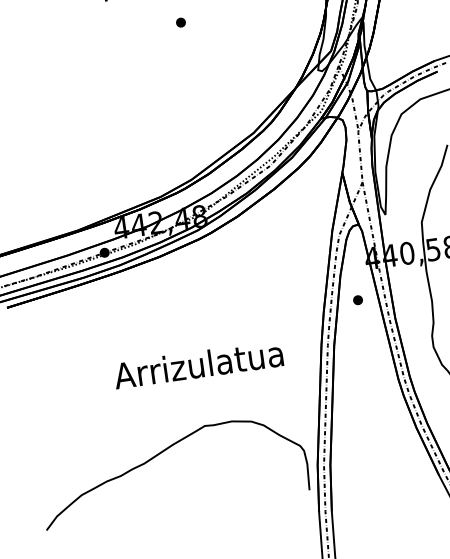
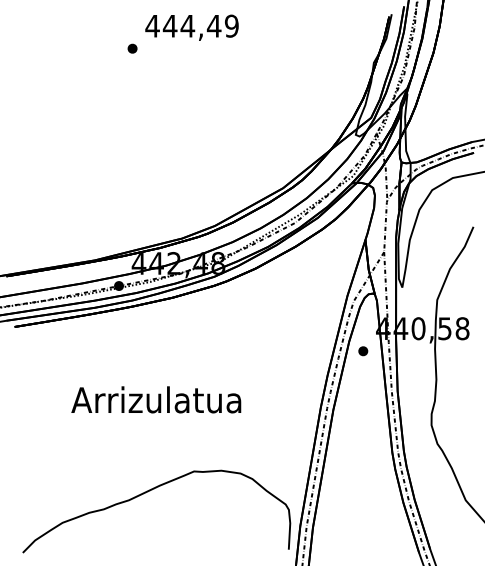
part: (180, 22) -> (132, 48), moved
part: (358, 300) -> (363, 351), moved
text: (198, 364) -> (156, 399), moved

